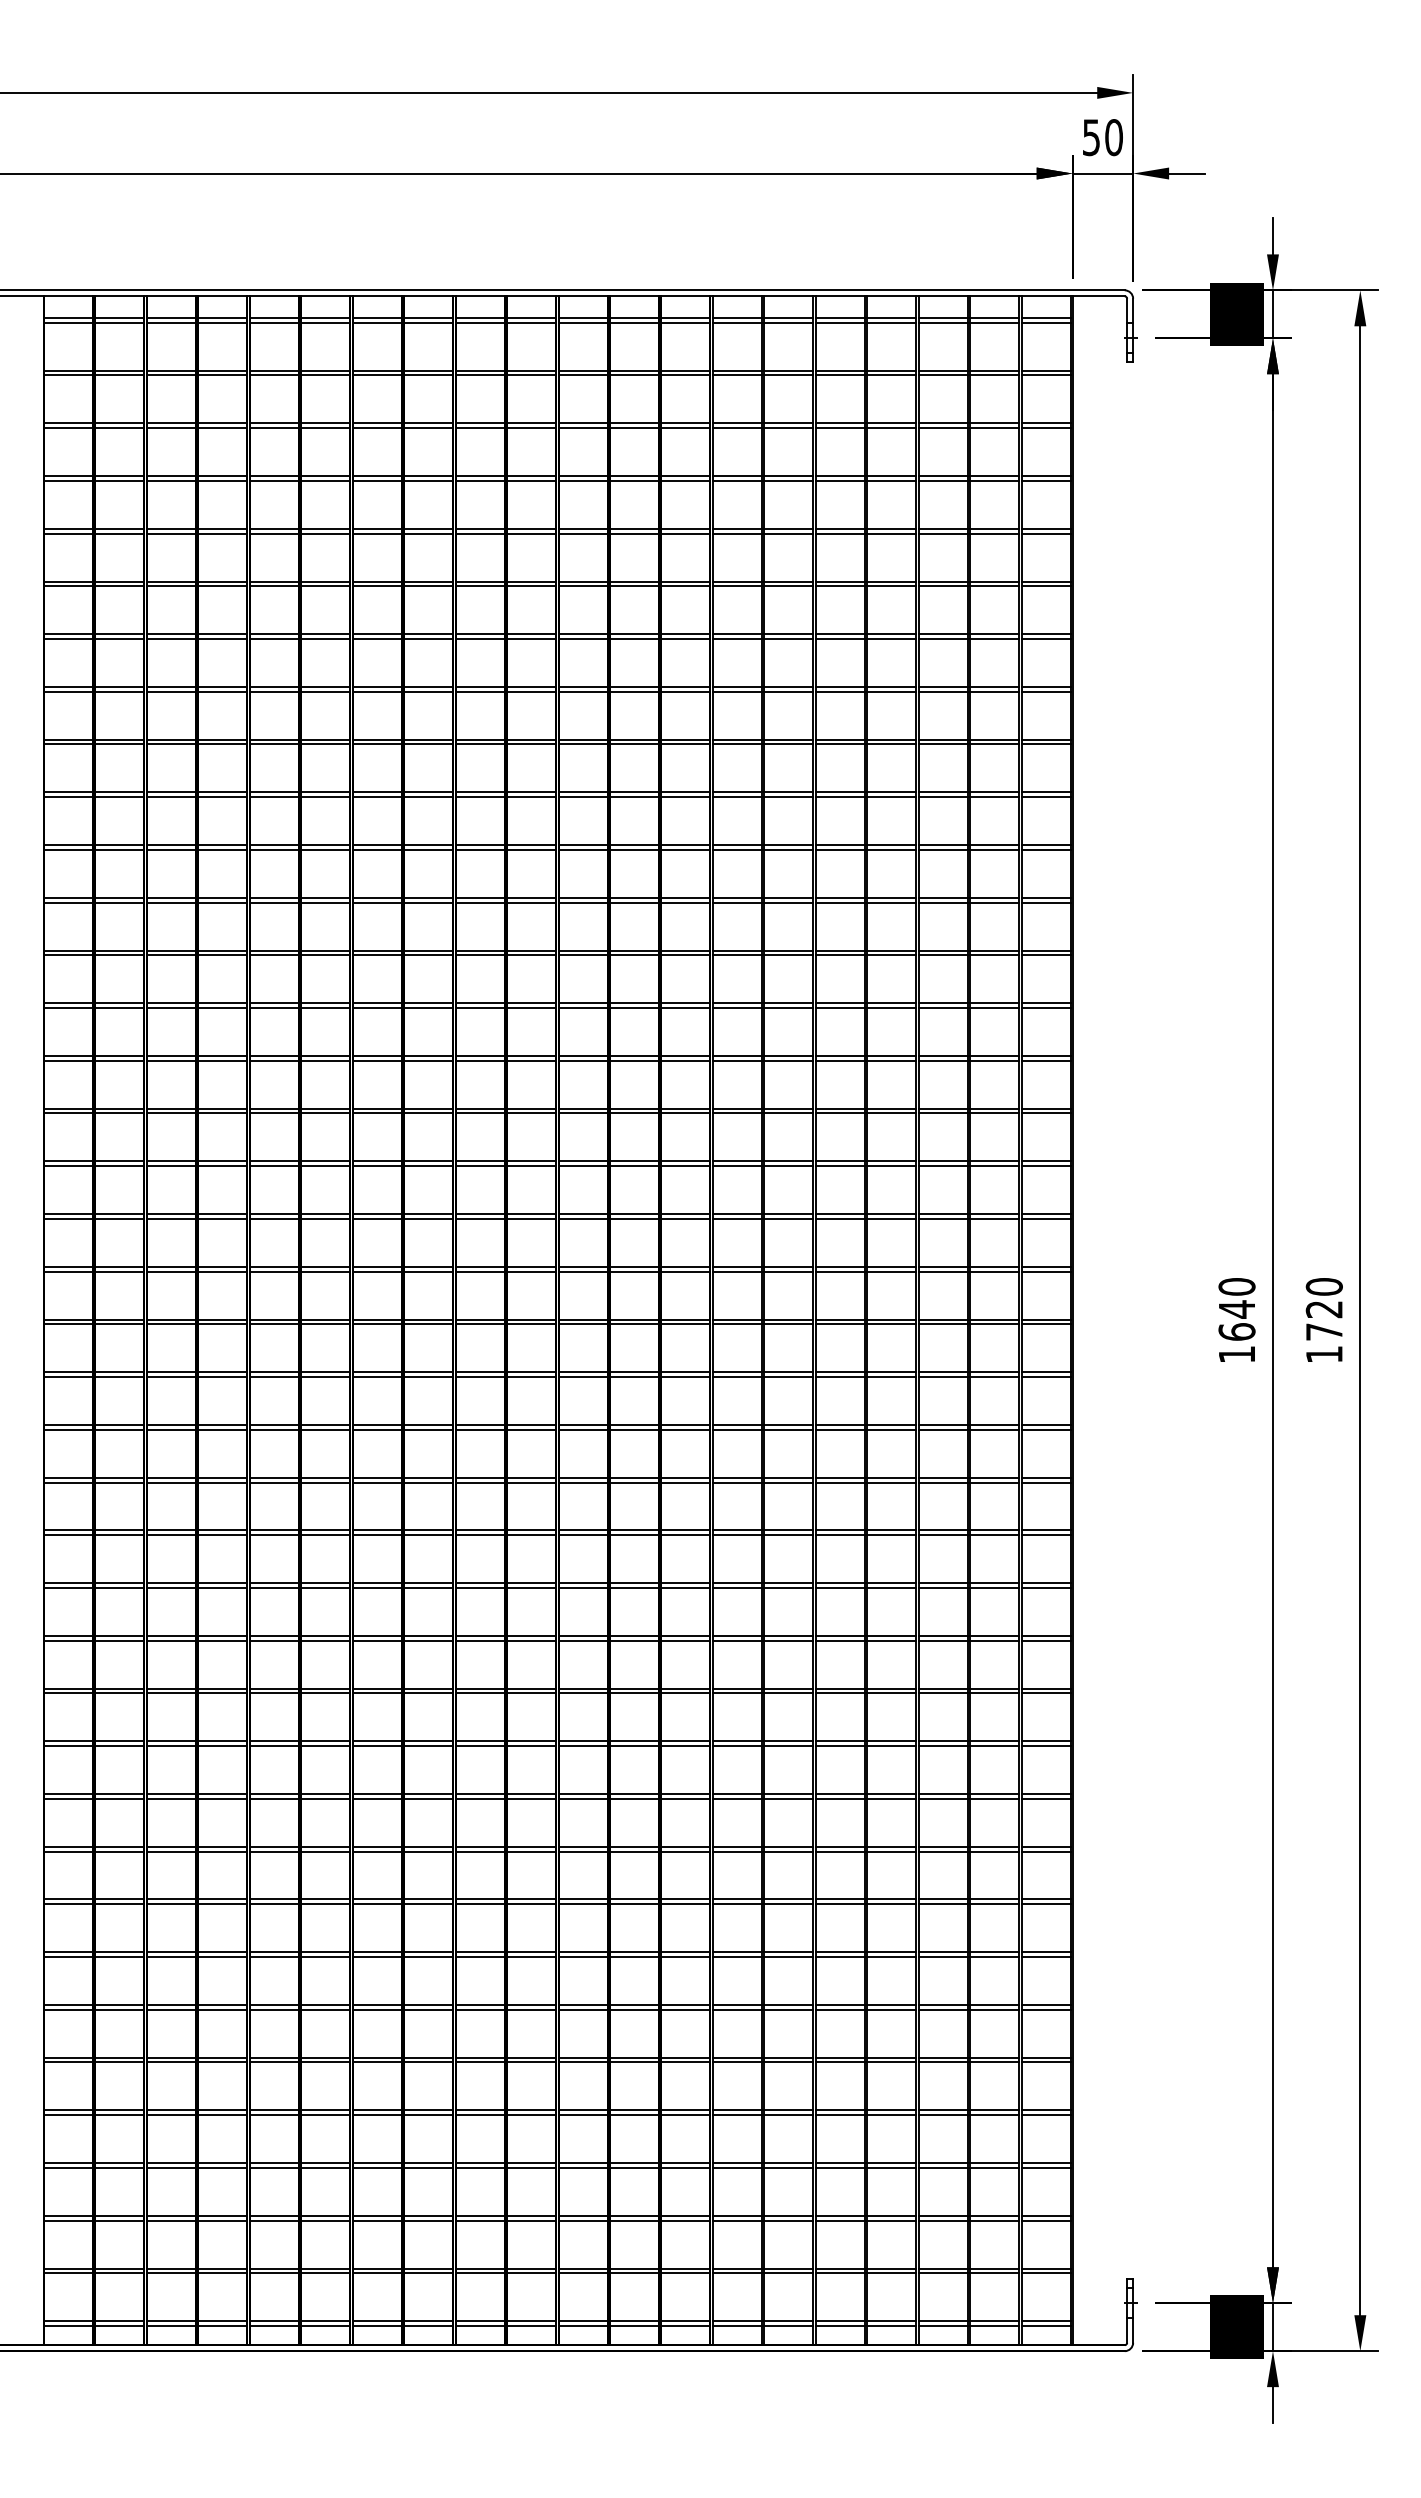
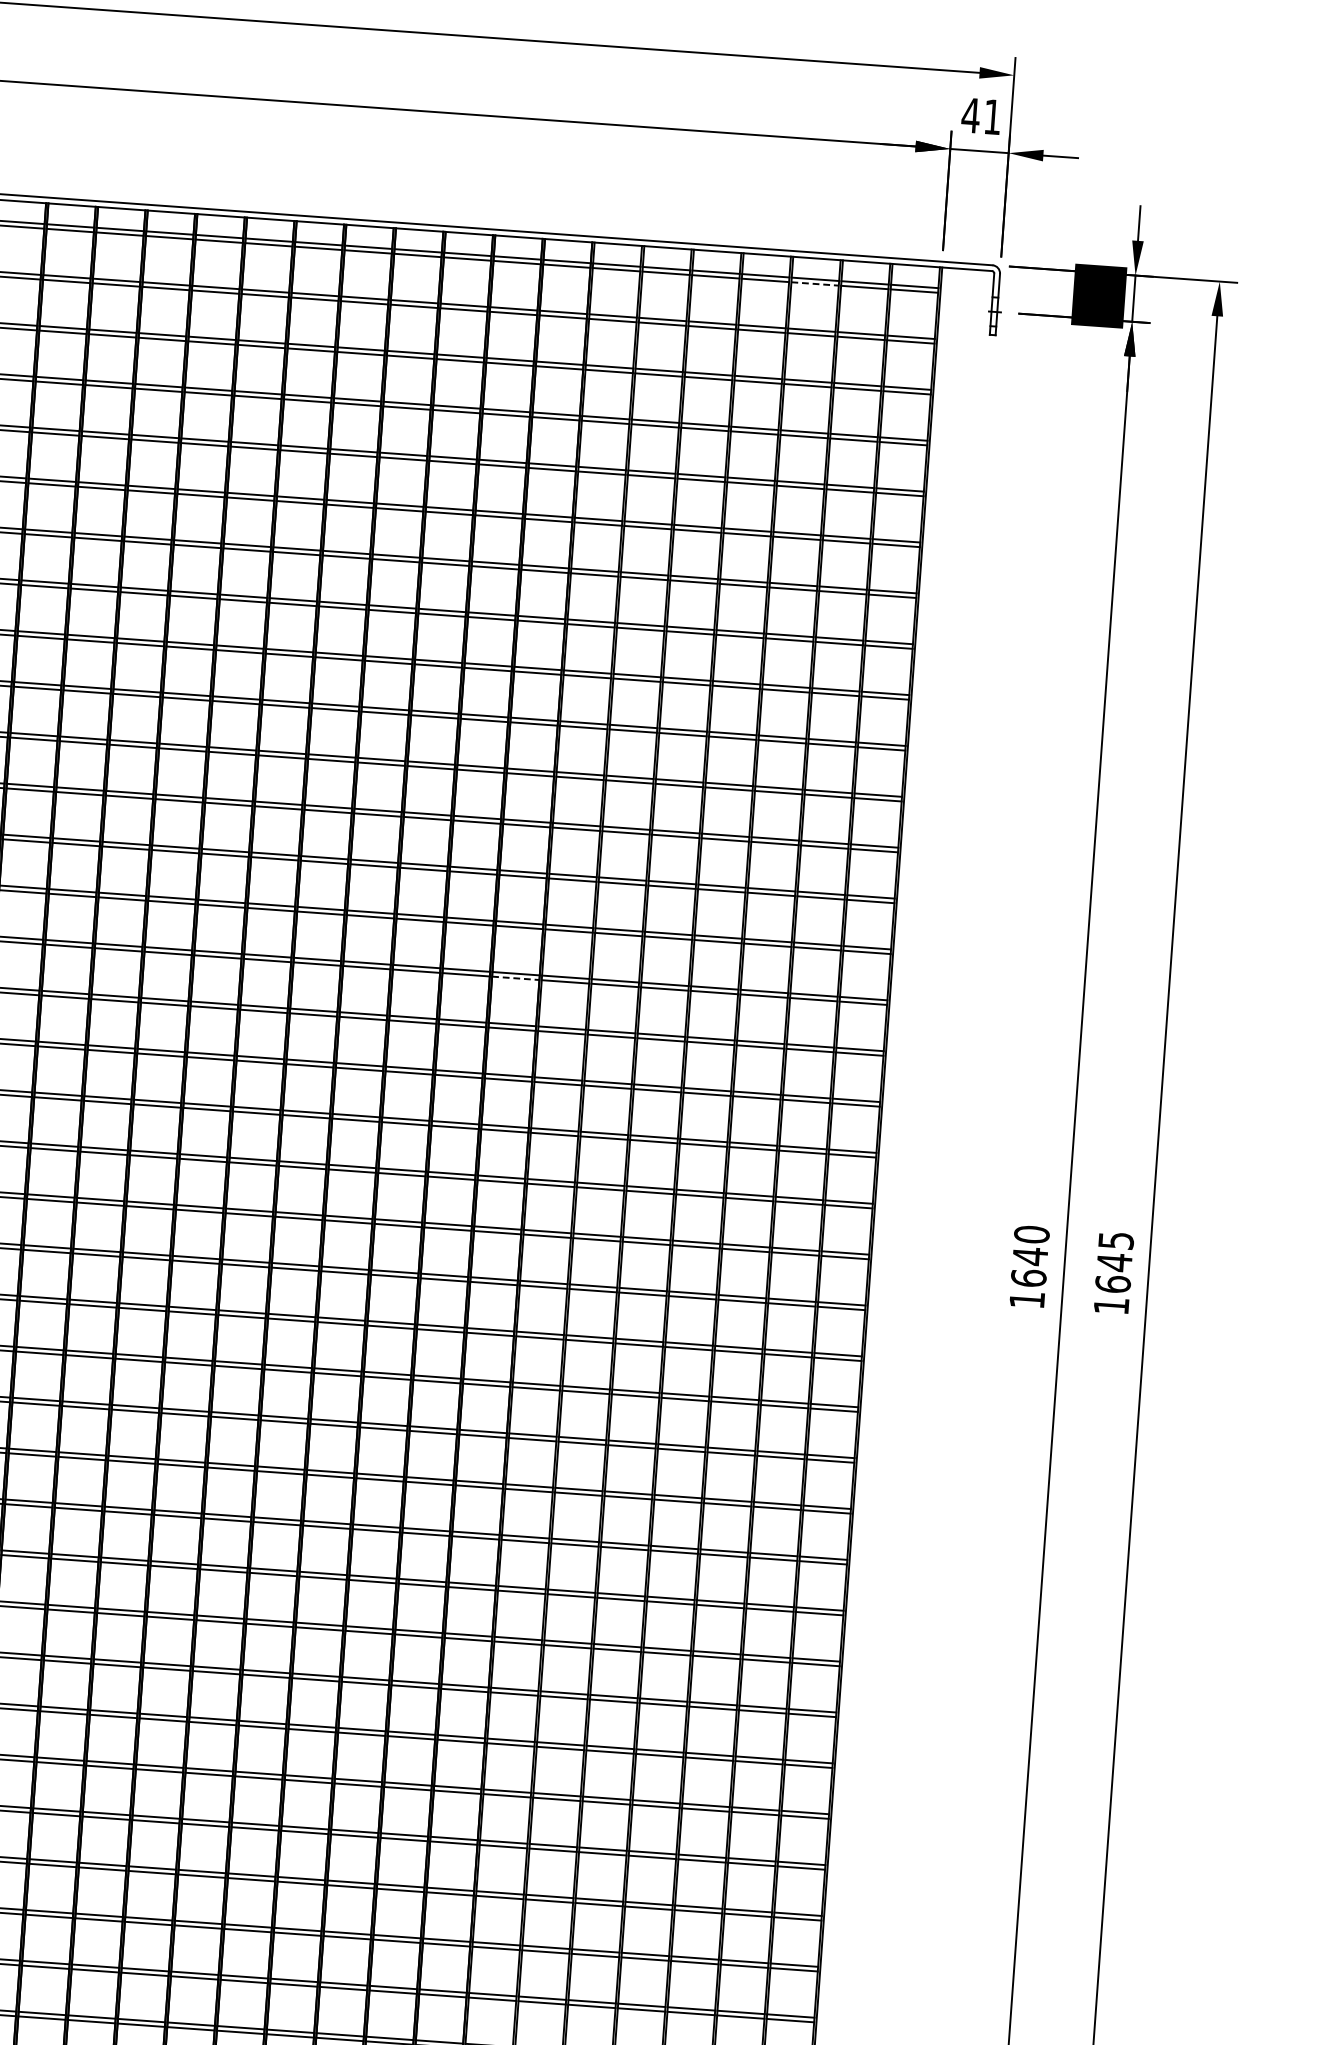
text: (1102, 137) -> (981, 116), 50 -> 41
line: (943, 322) -> (815, 283), solid -> dashed
line: (685, 1060) -> (515, 978), solid -> dashed
text: (1323, 1309) -> (1113, 1262), 1720 -> 1645

